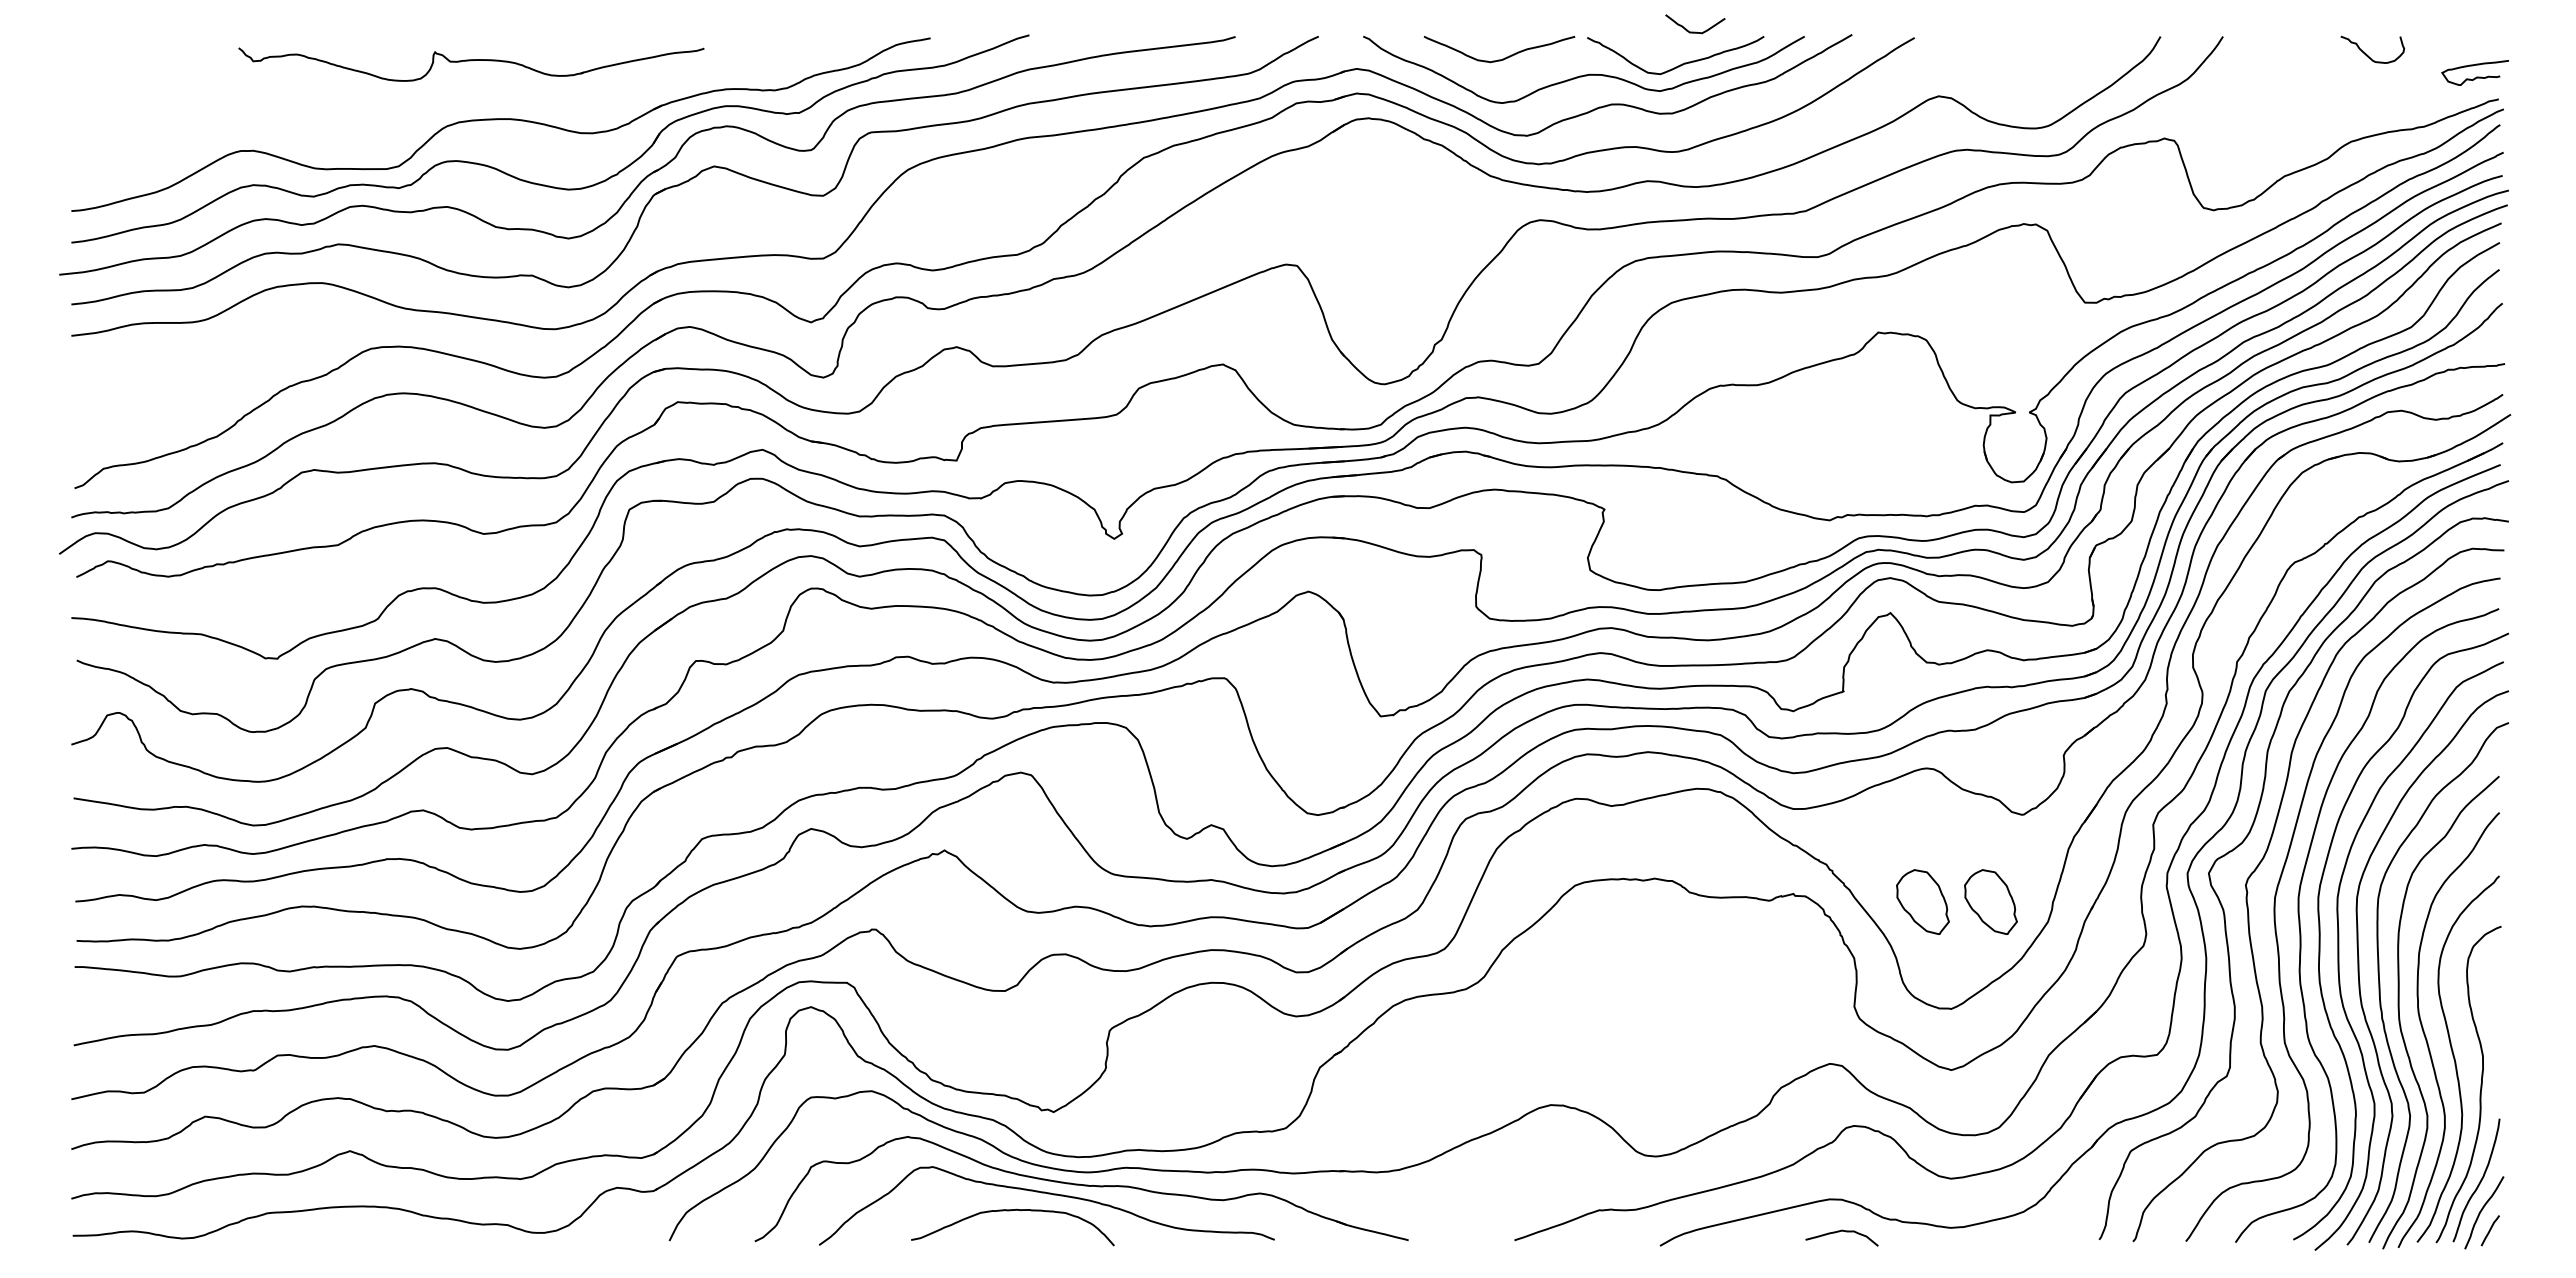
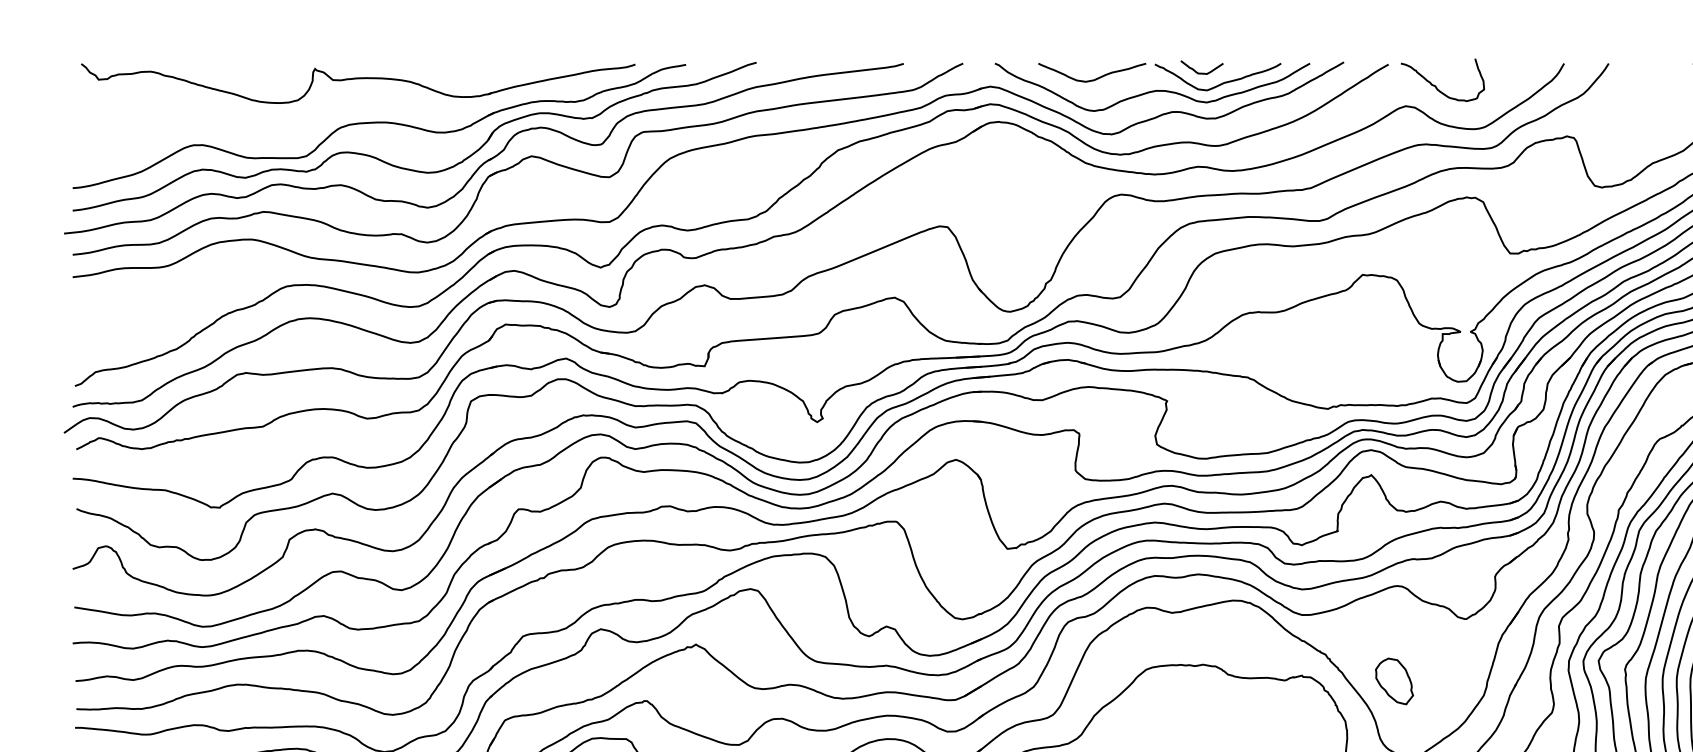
curve: (1695, 31) -> (1202, 72), moved
part: (471, 64) -> (358, 83), size x1.67
curve: (1981, 68) -> (1436, 86), added
part: (1990, 901) -> (1442, 681), removed

